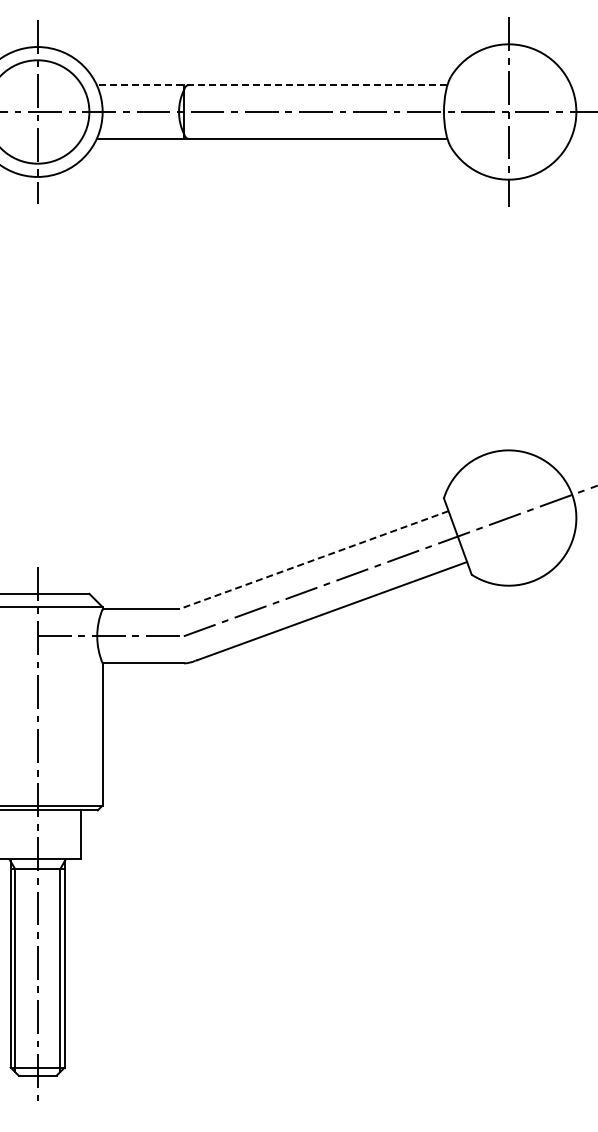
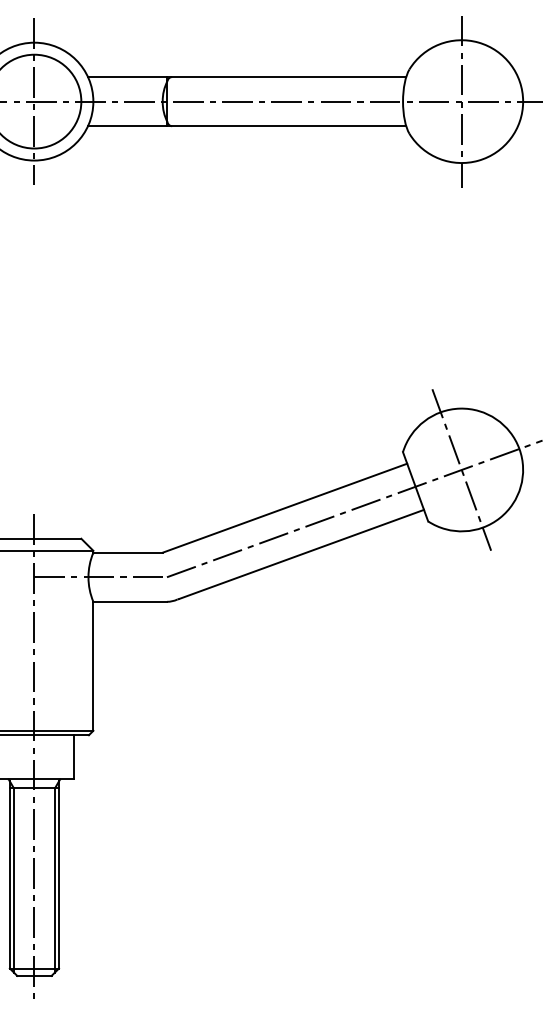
line: (271, 84) -> (246, 76), dashed -> solid
line: (508, 518) -> (461, 470), added
line: (313, 560) -> (284, 508), dashed -> solid

